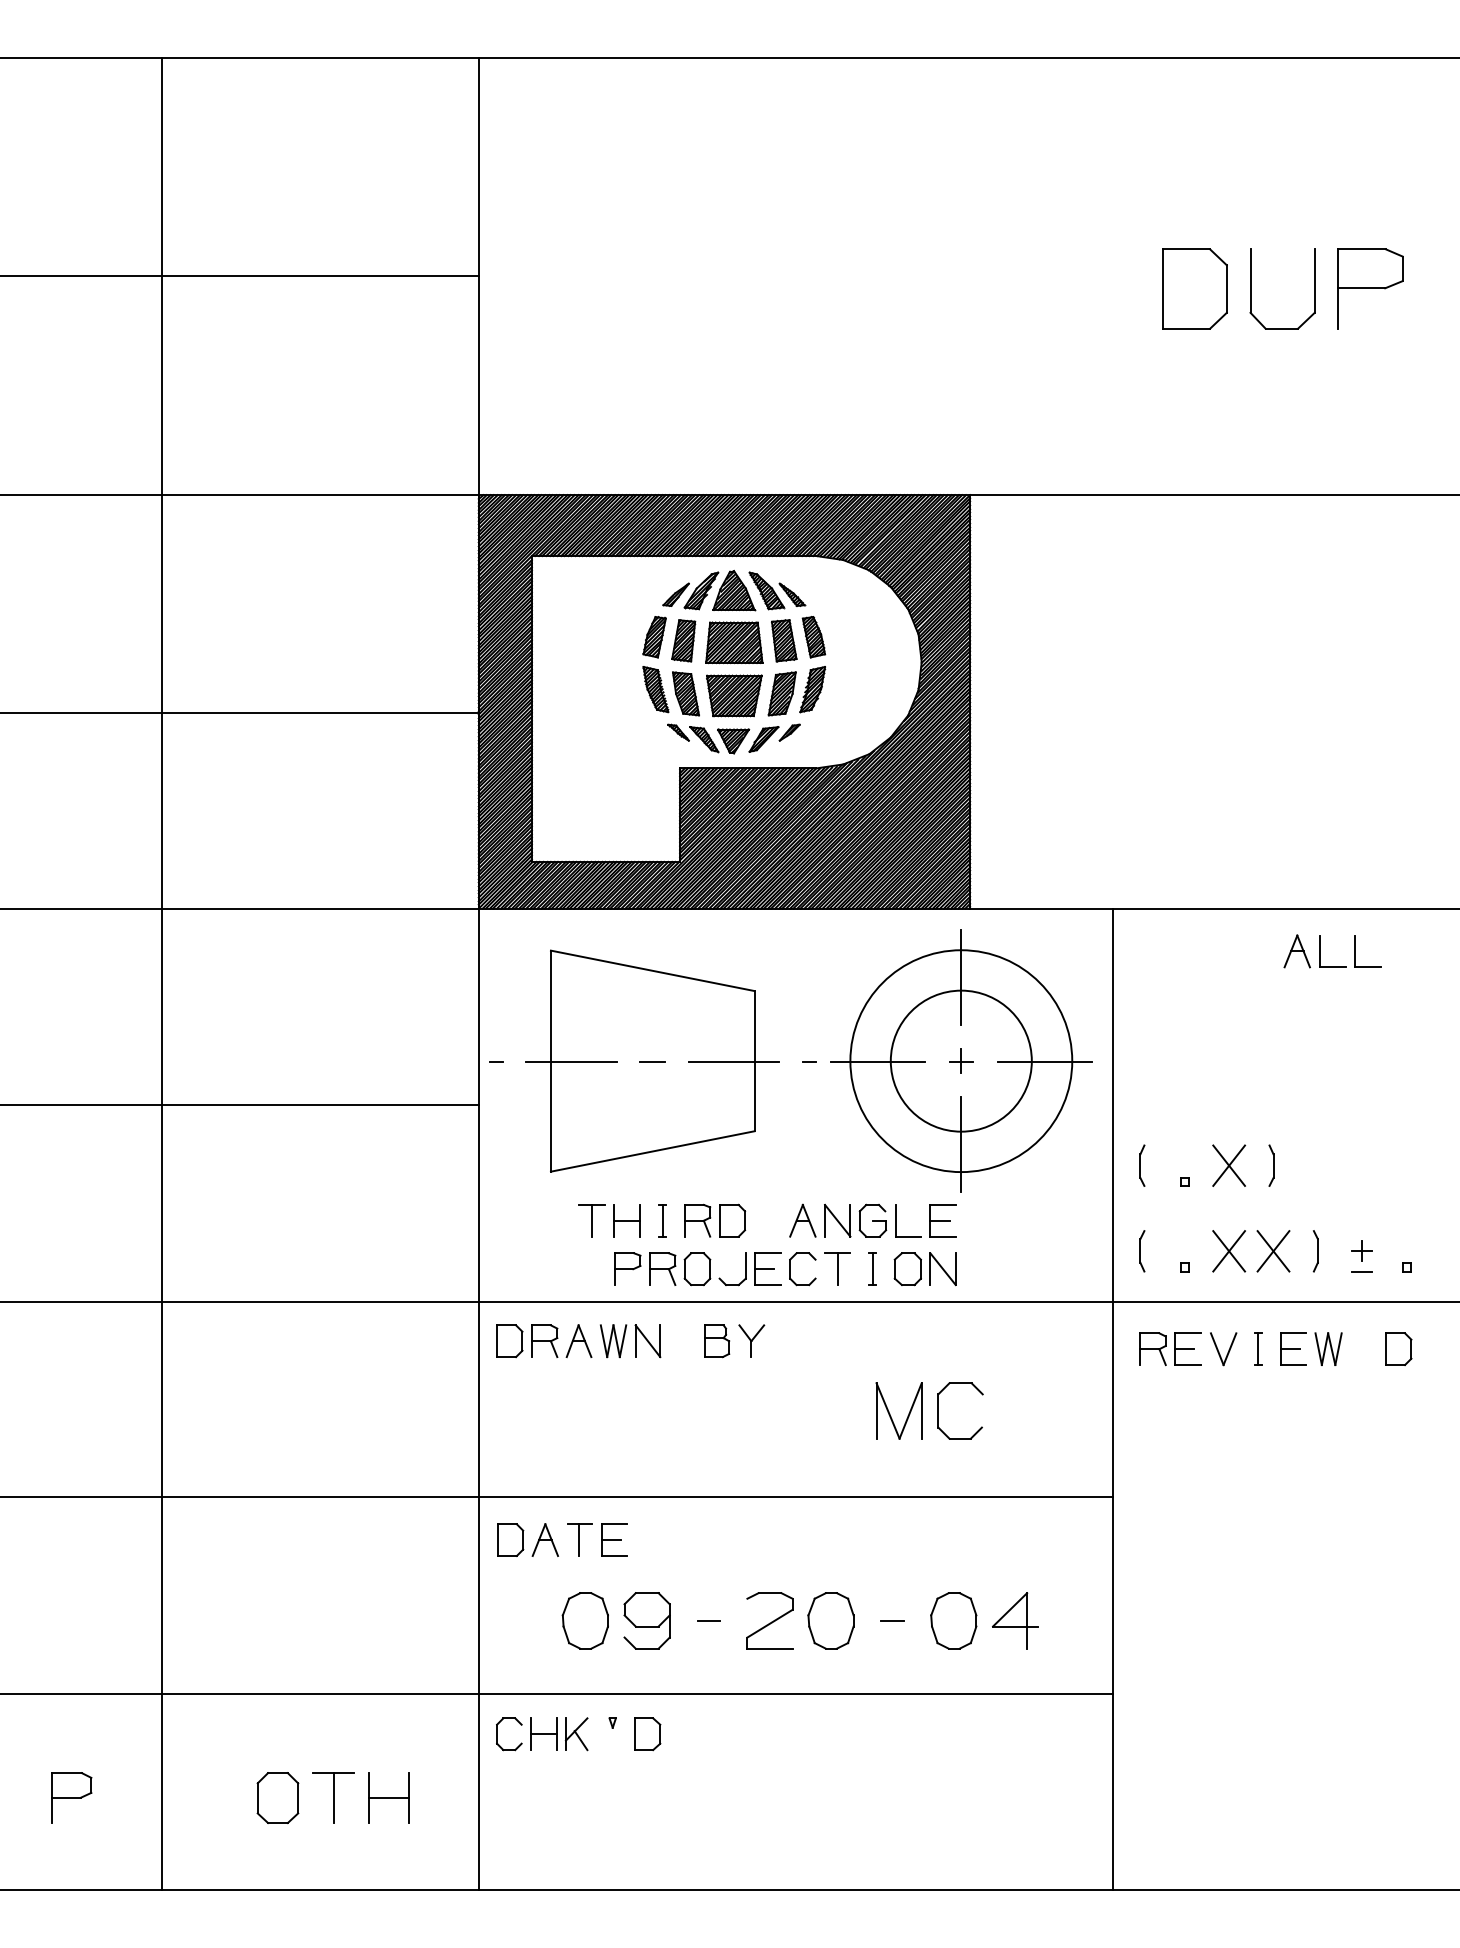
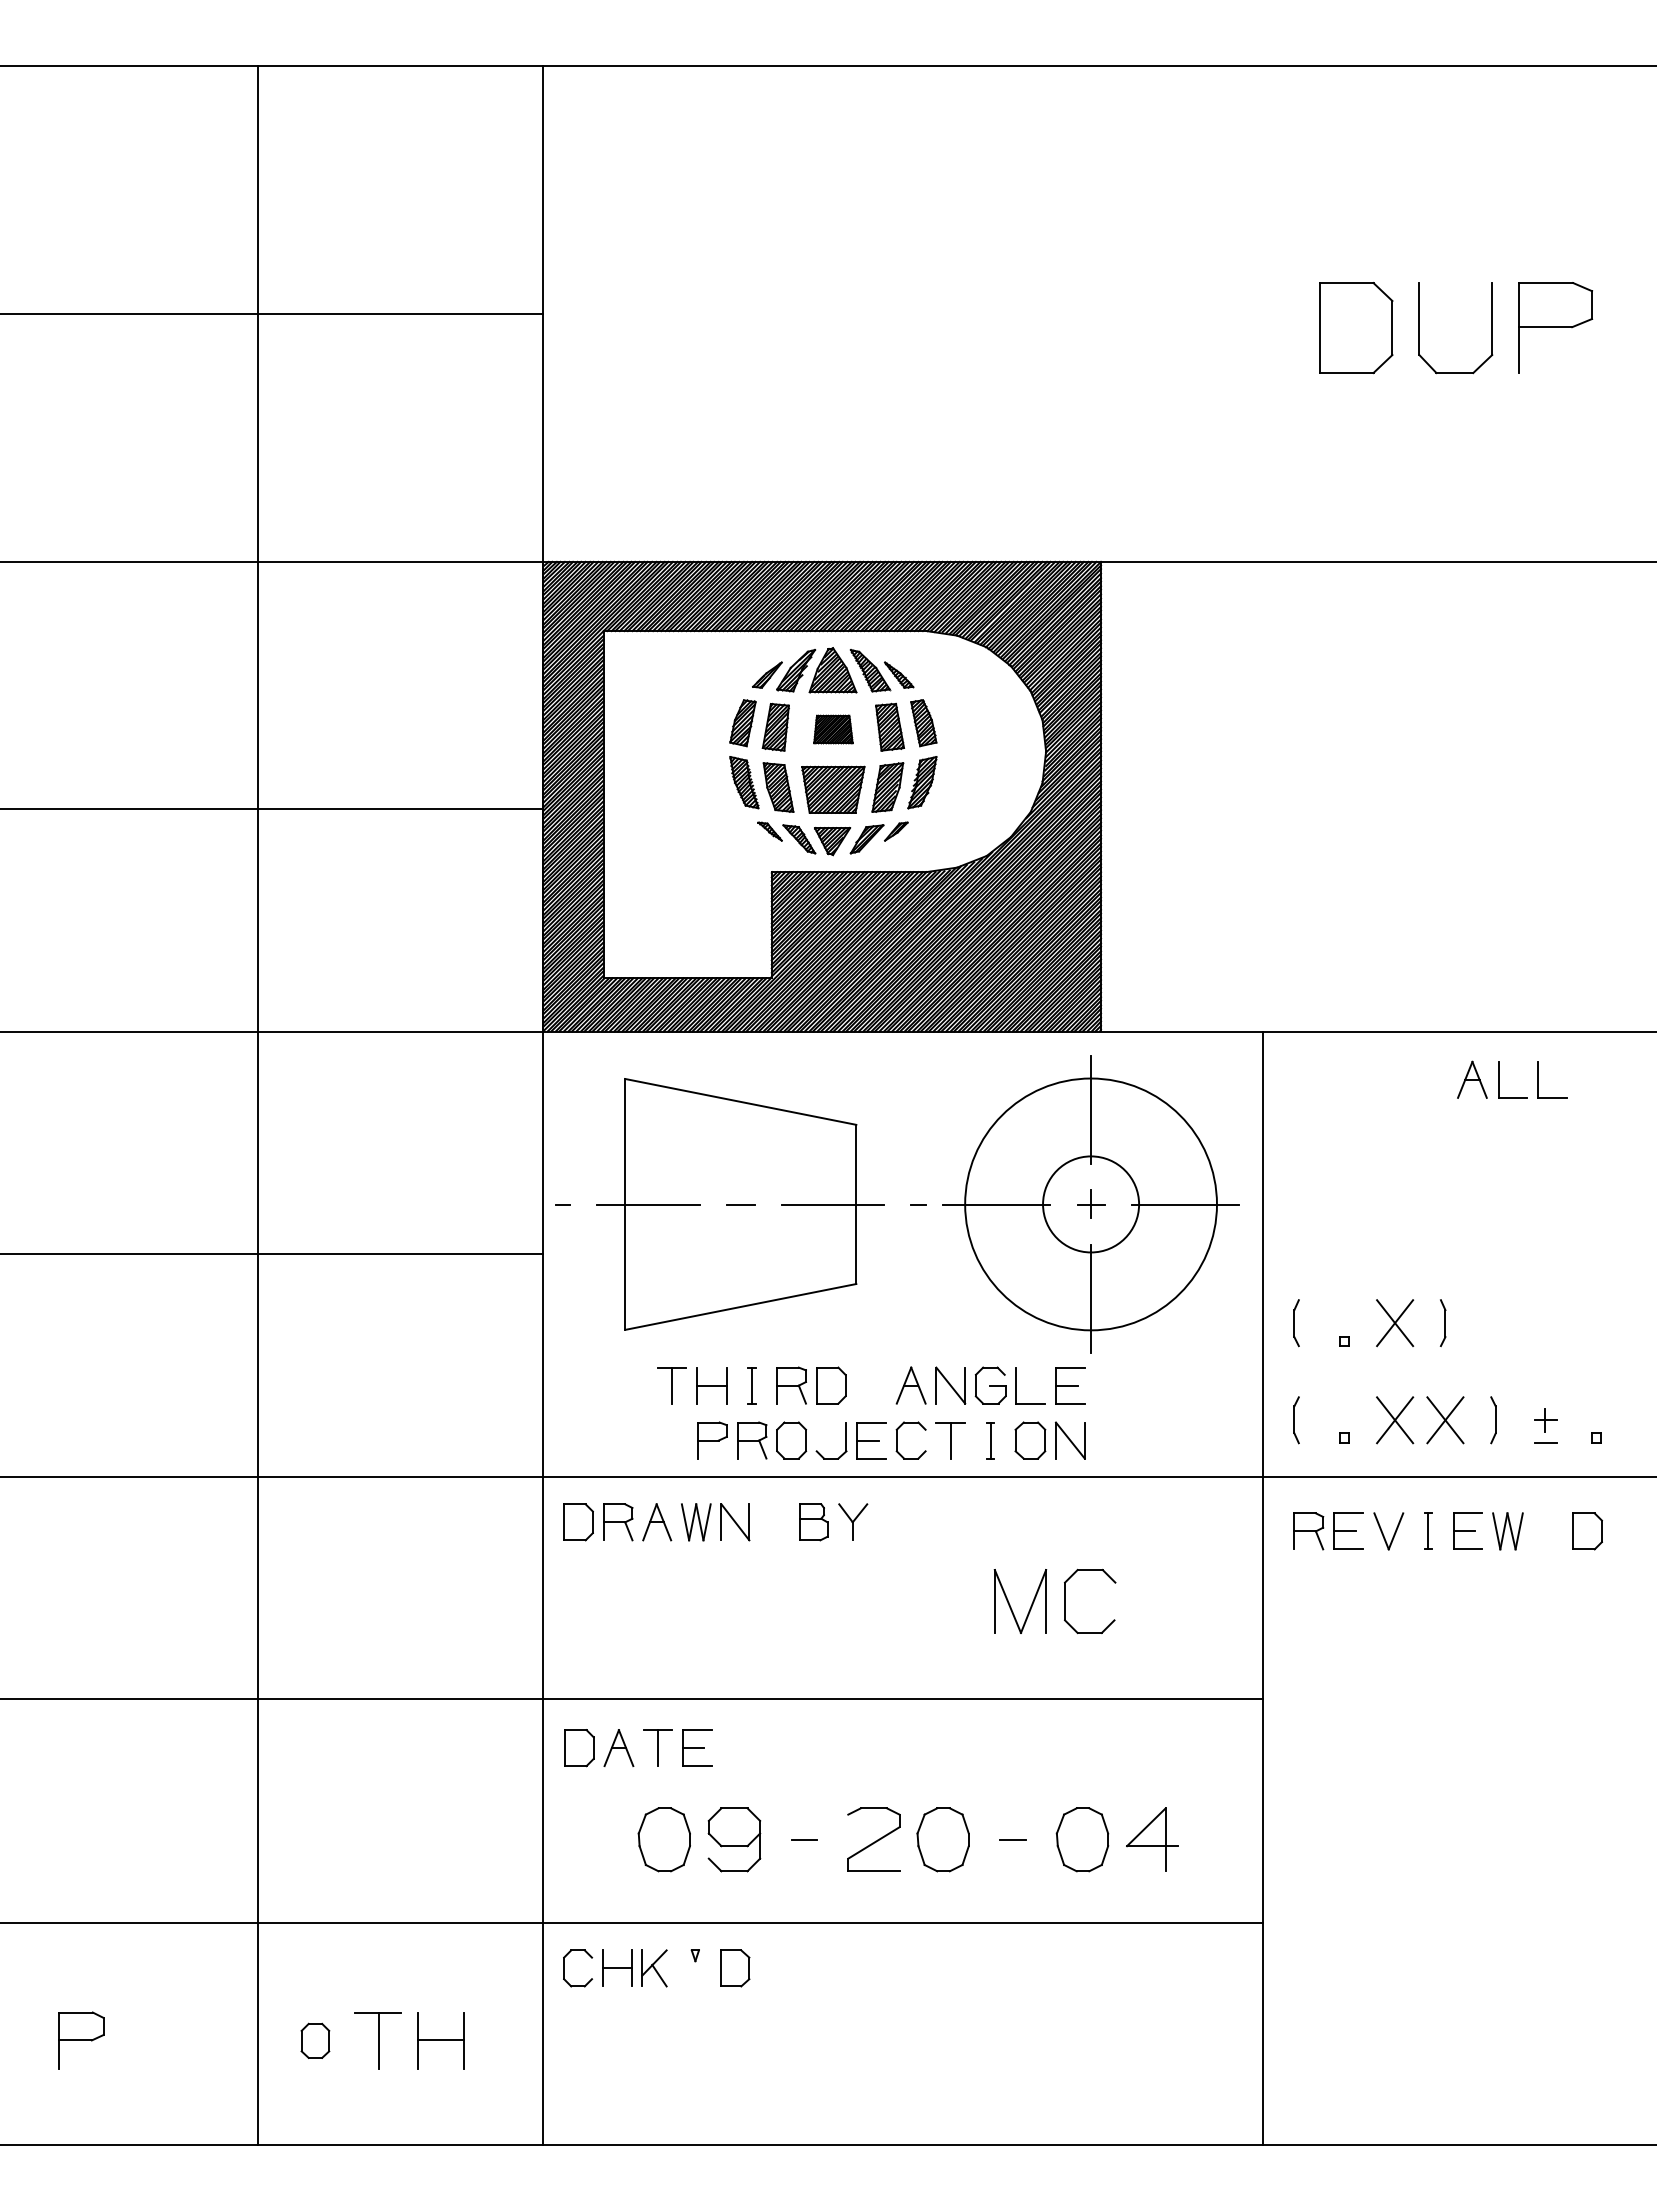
part: (734, 642) -> (833, 729), size x0.6
line: (161, 974) -> (257, 1105), moved
circle: (961, 1061) -> (1091, 1204), size x0.6
part: (278, 1797) -> (315, 2040), size x0.6

